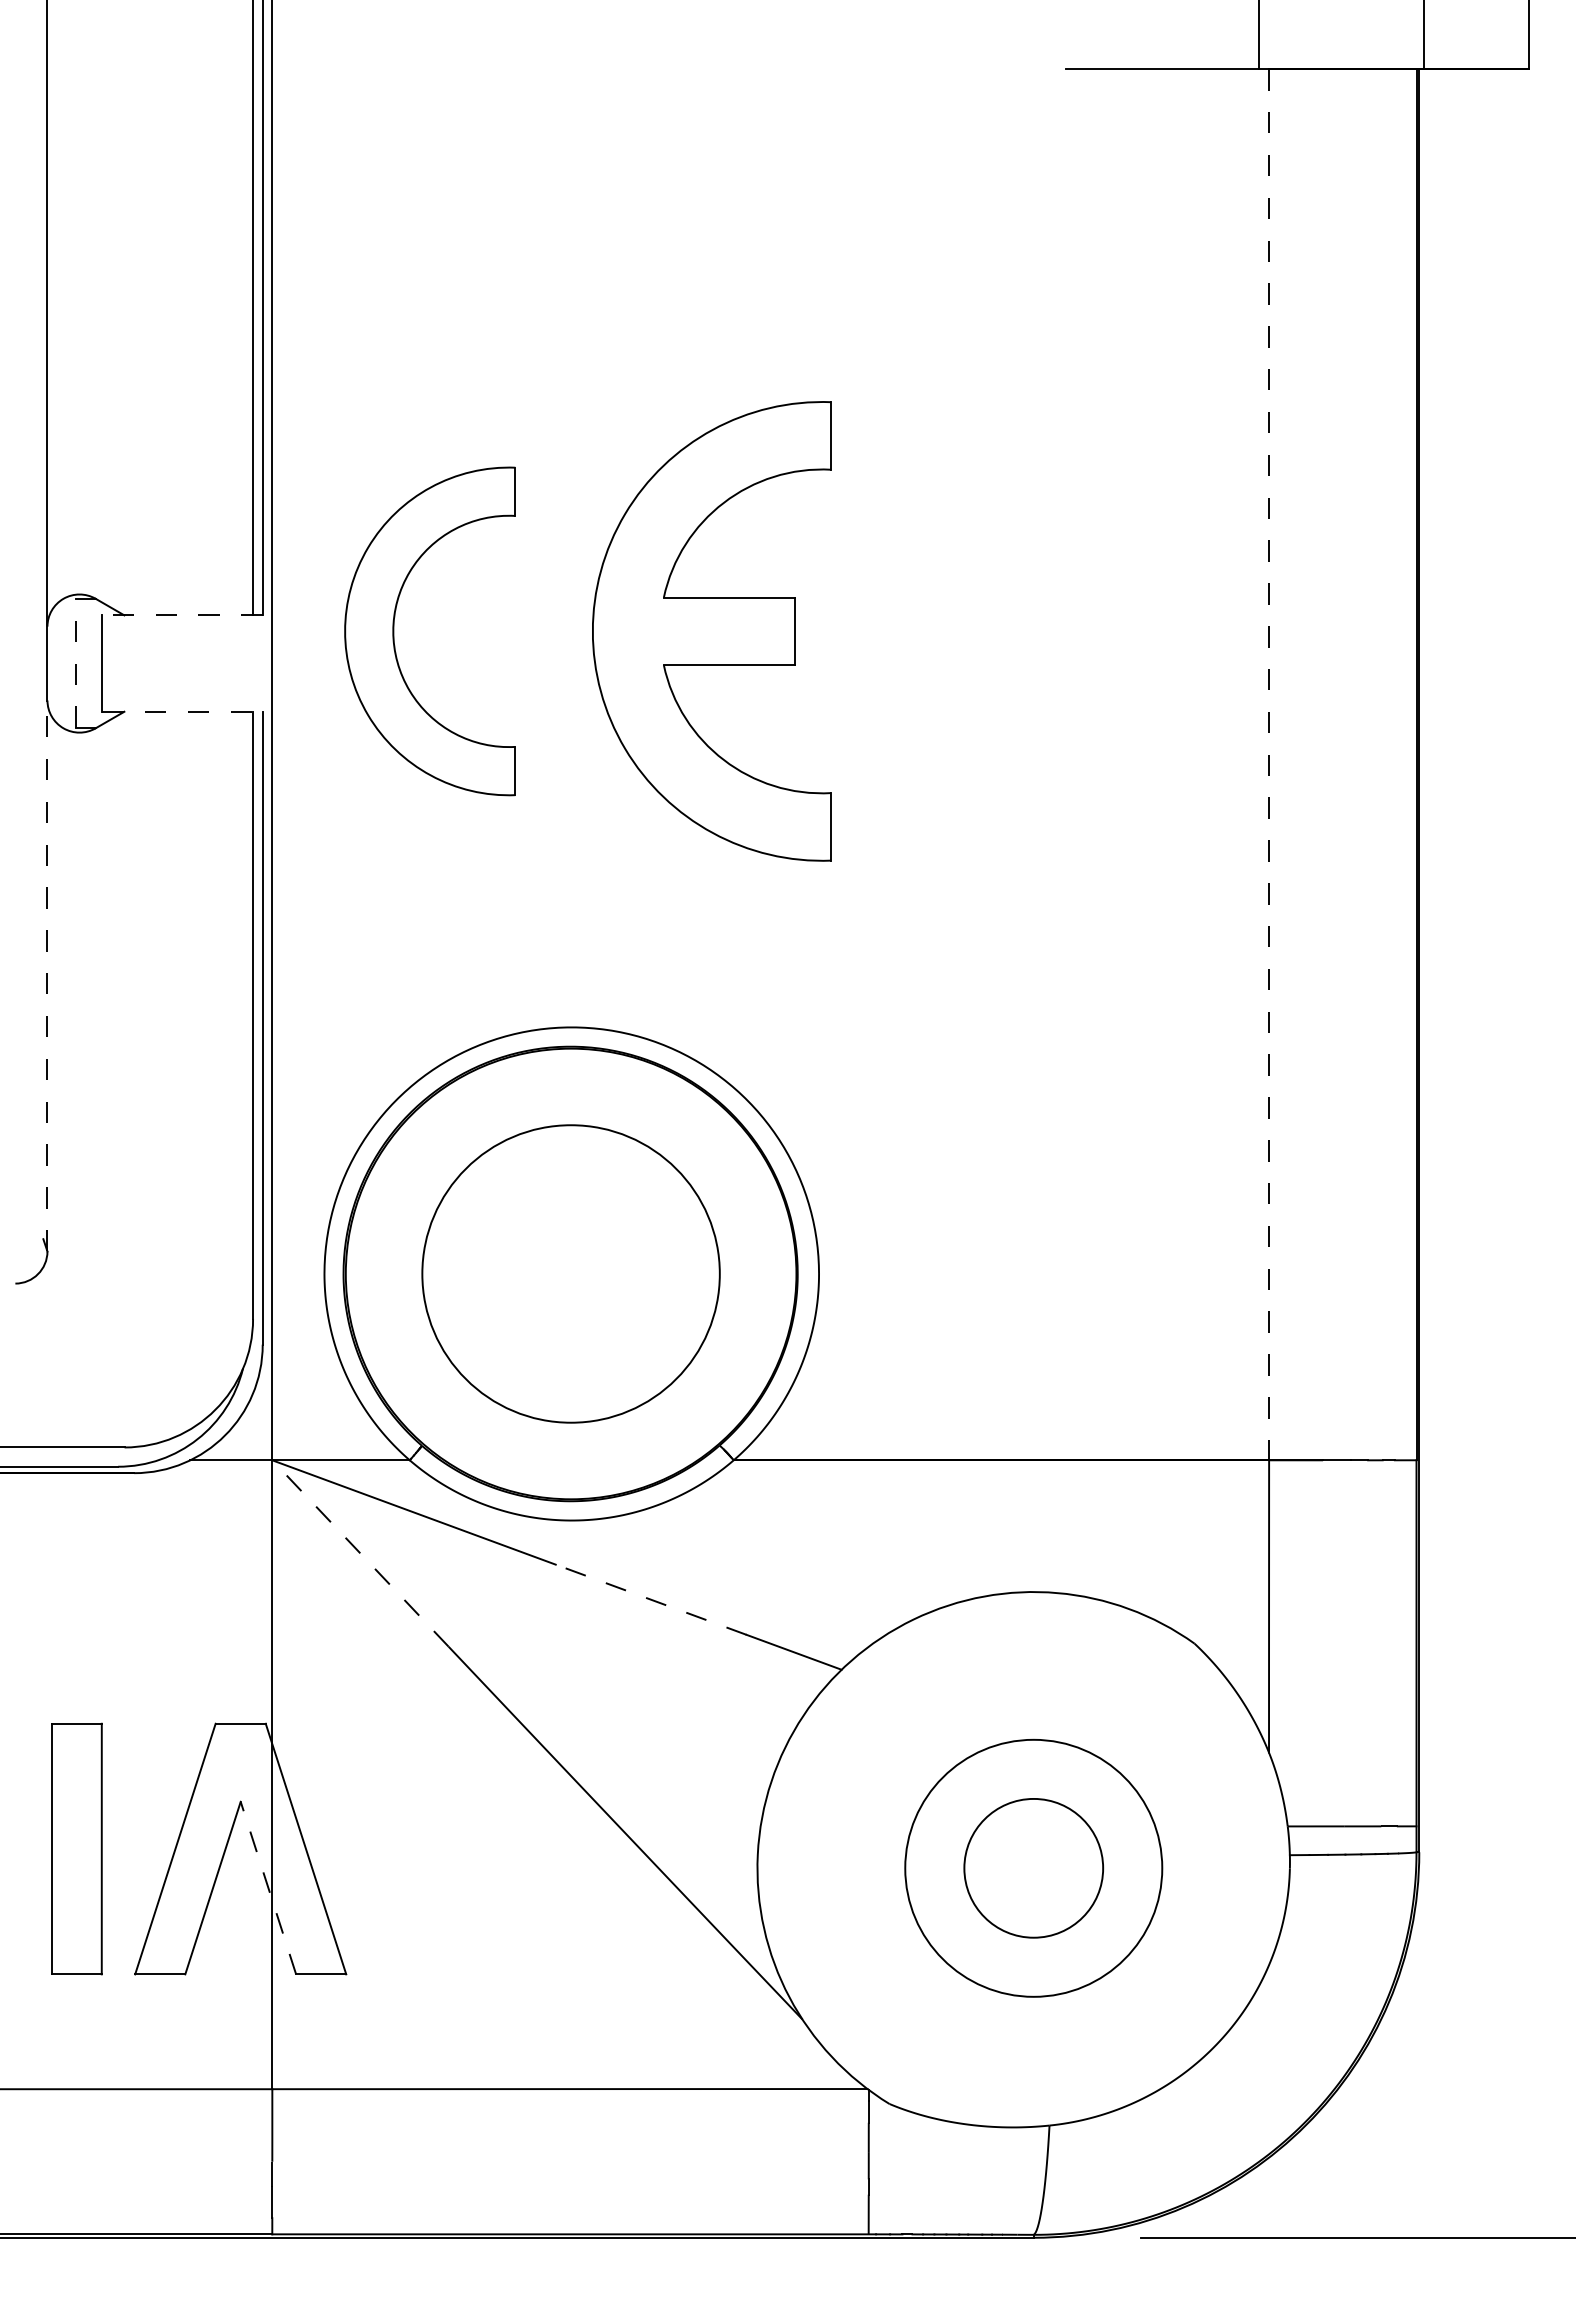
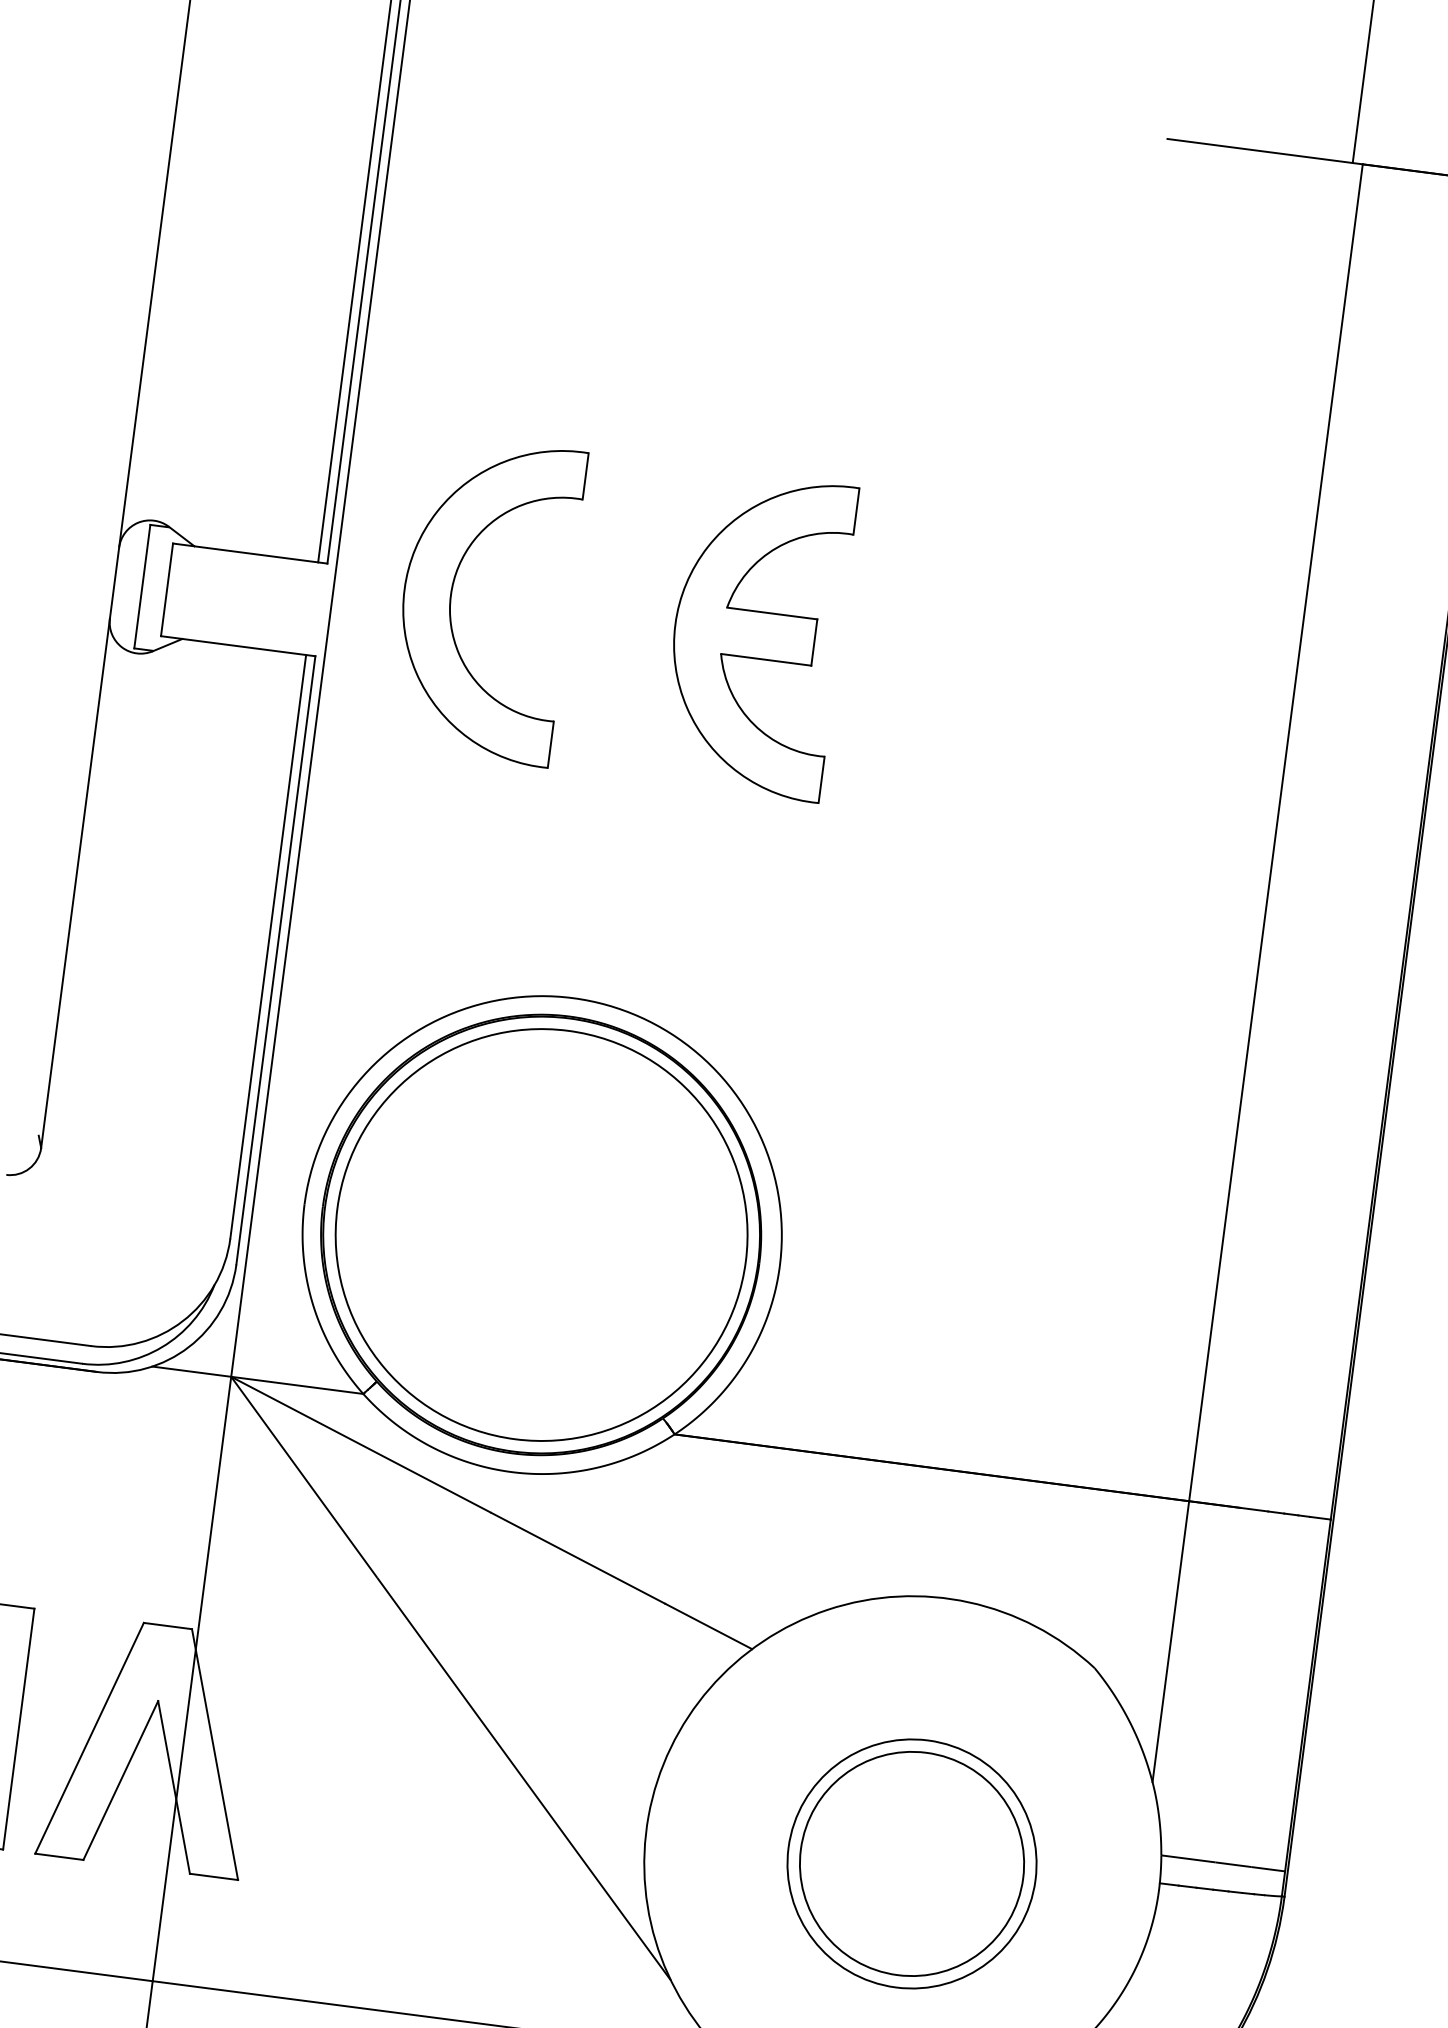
line: (181, 615) -> (249, 553), dashed -> solid
part: (711, 631) -> (756, 635), size x0.71
line: (76, 663) -> (142, 586), dashed -> solid
line: (182, 711) -> (238, 645), dashed -> solid
line: (1269, 764) -> (1276, 832), dashed -> solid
line: (47, 975) -> (75, 882), dashed -> solid
circle: (570, 1273) -> (541, 1234), size x1.43
line: (359, 1552) -> (303, 1476), dashed -> solid
line: (651, 1599) -> (578, 1557), dashed -> solid
circle: (1033, 1867) -> (911, 1863), size x1.67
line: (268, 1888) -> (174, 1787), dashed -> solid

